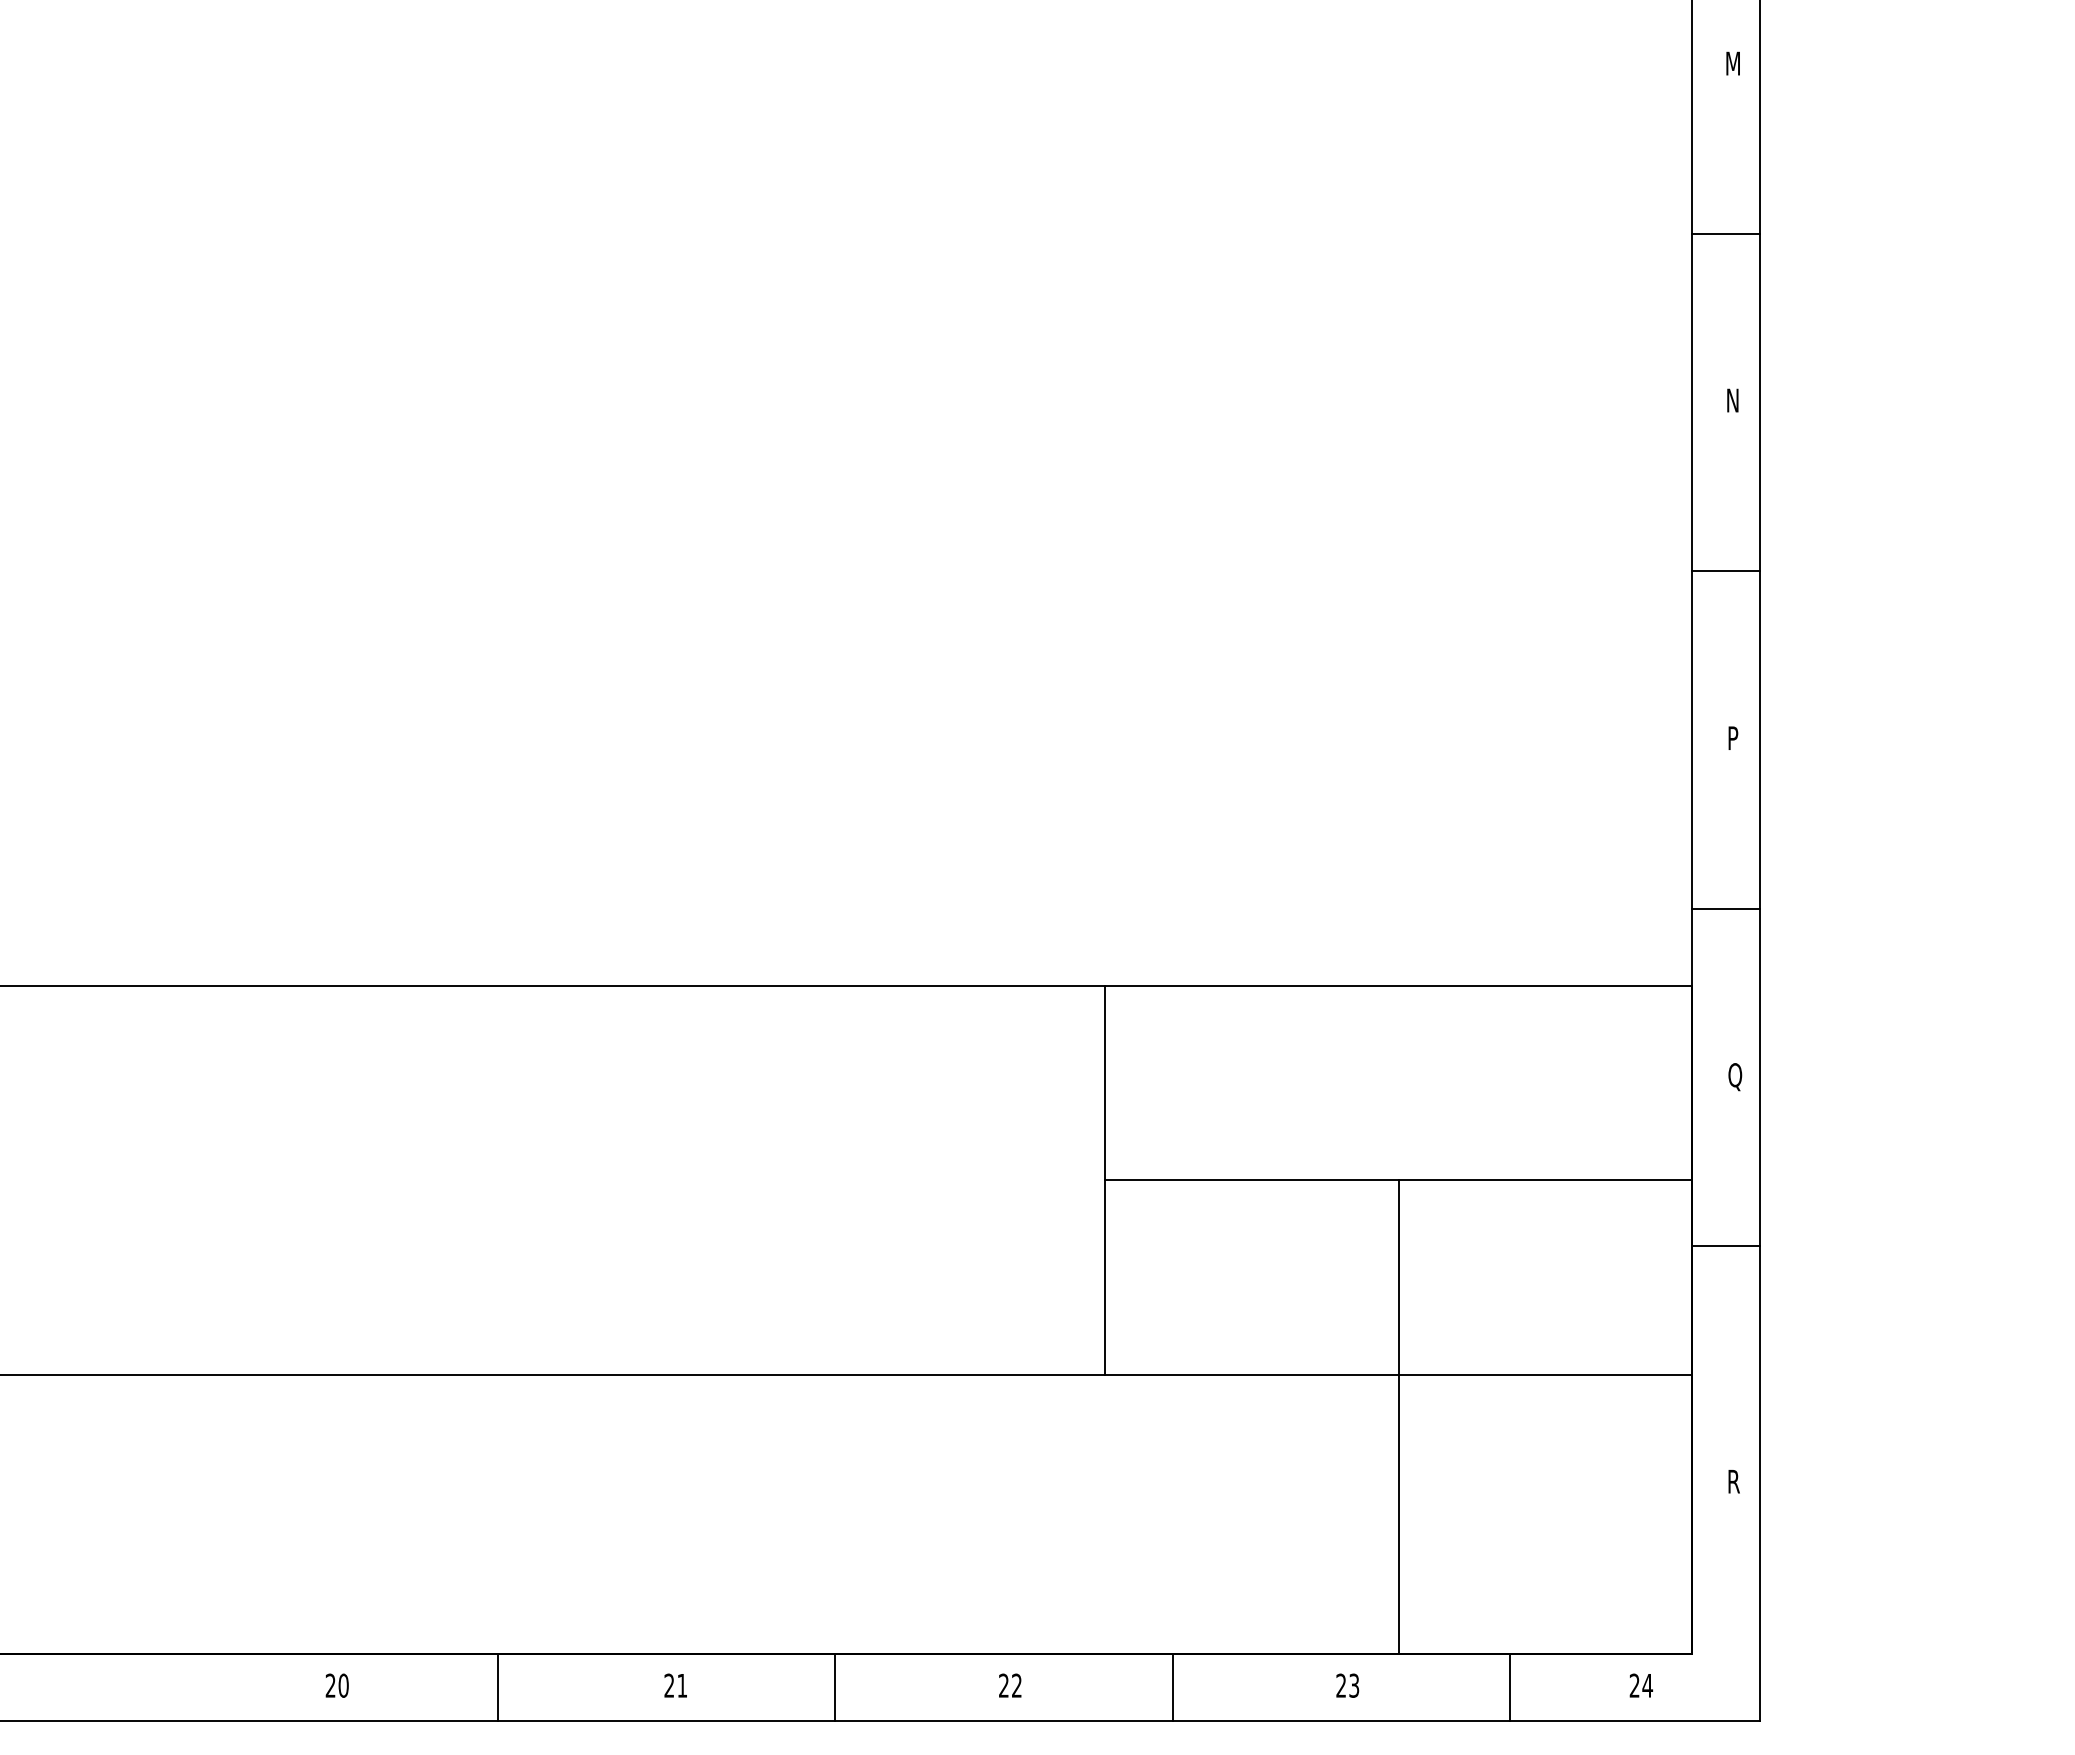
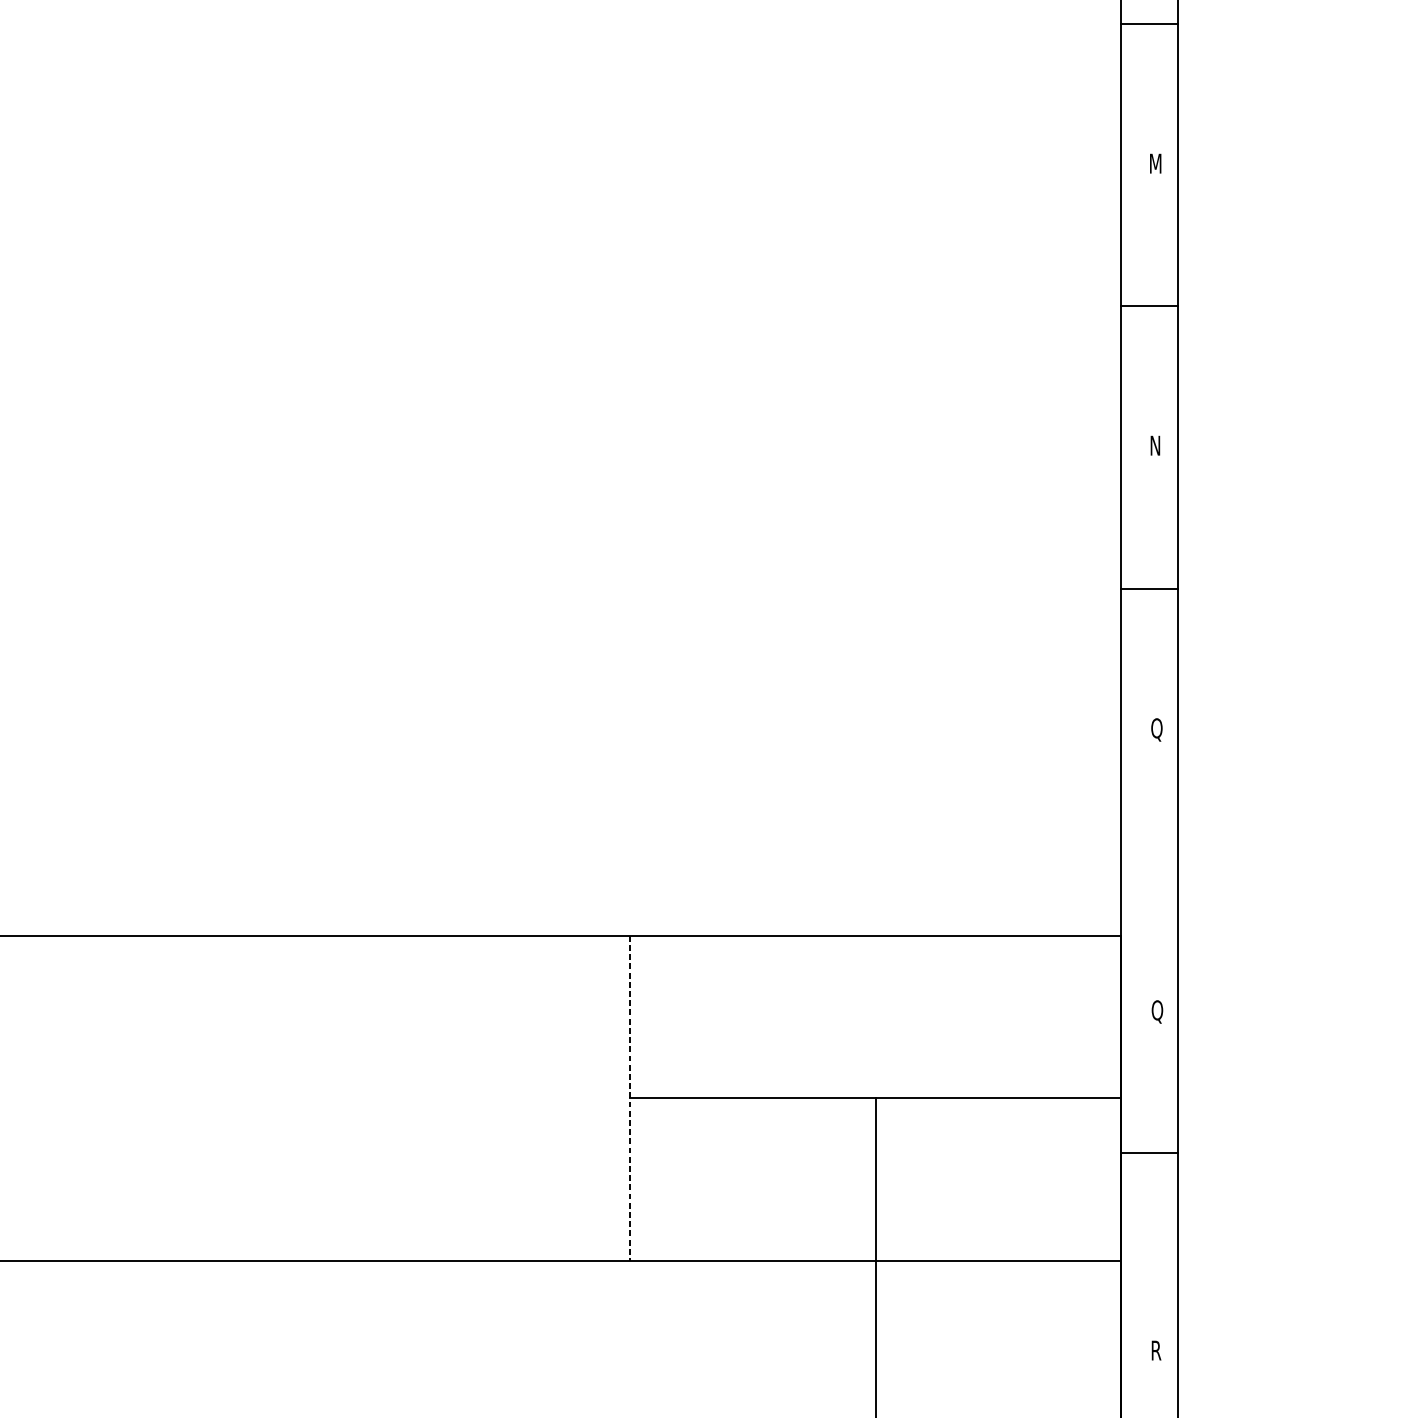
text: (1734, 740) -> (1156, 730), P -> Q
line: (1725, 908) -> (1149, 870), removed
line: (1105, 1180) -> (630, 1098), solid -> dashed

